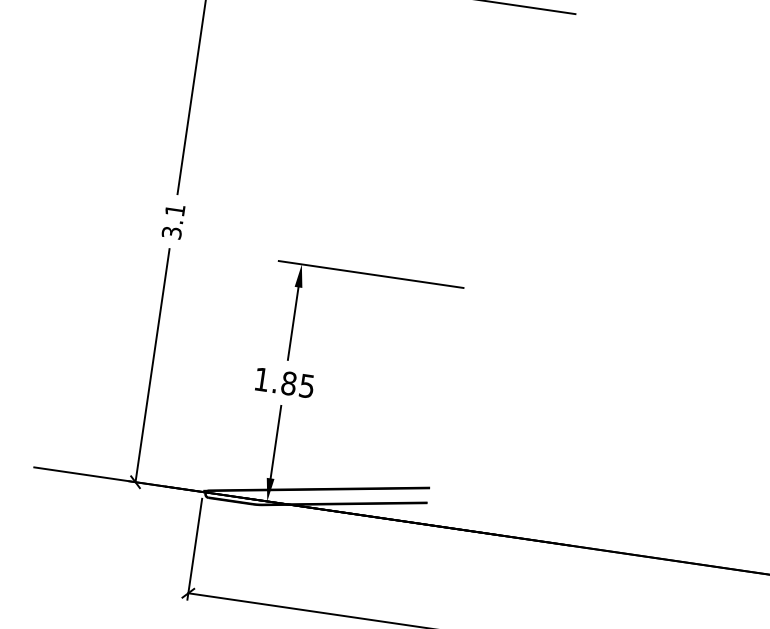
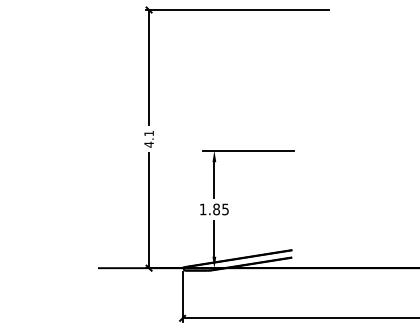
text: (170, 232) -> (148, 144), 3.1 -> 4.1

